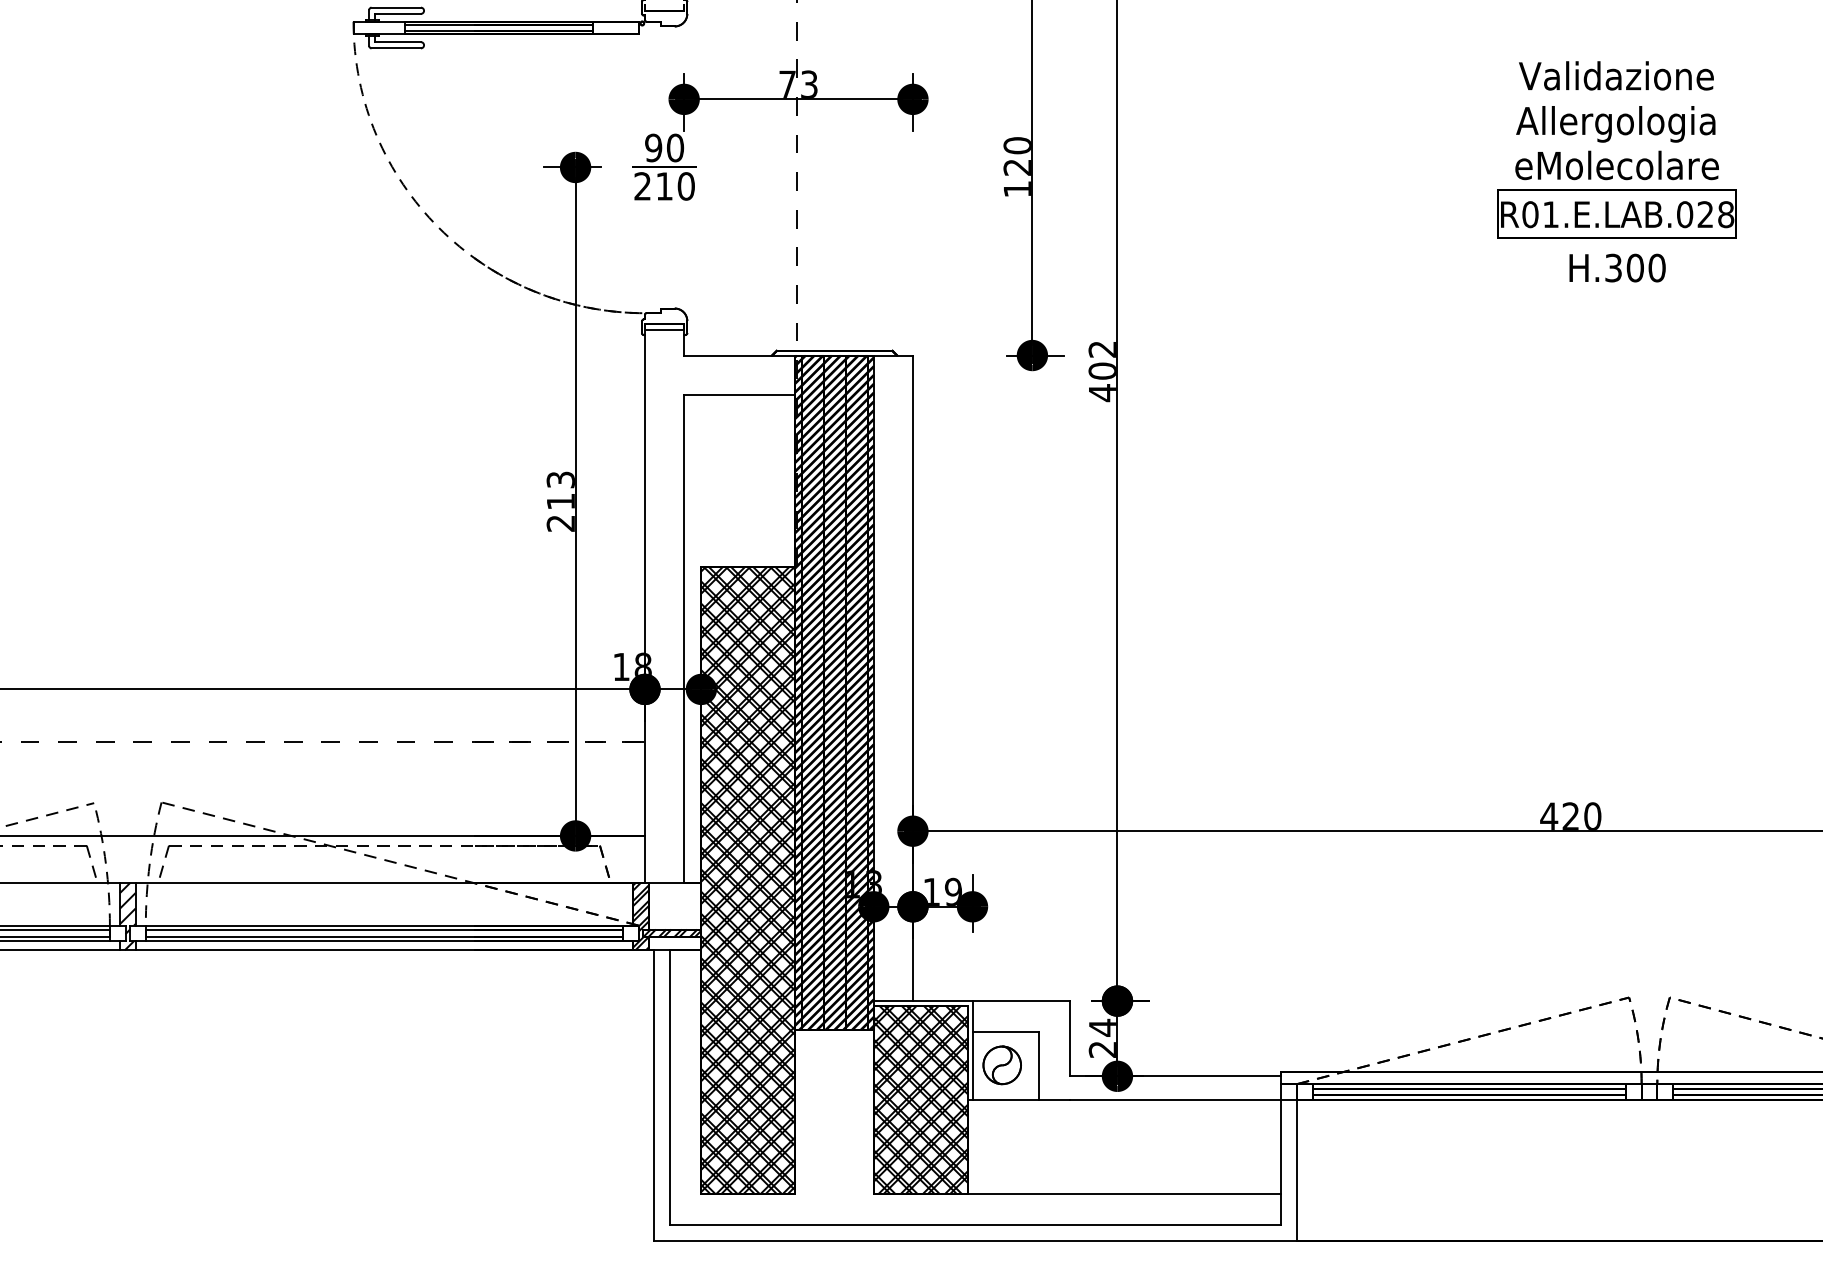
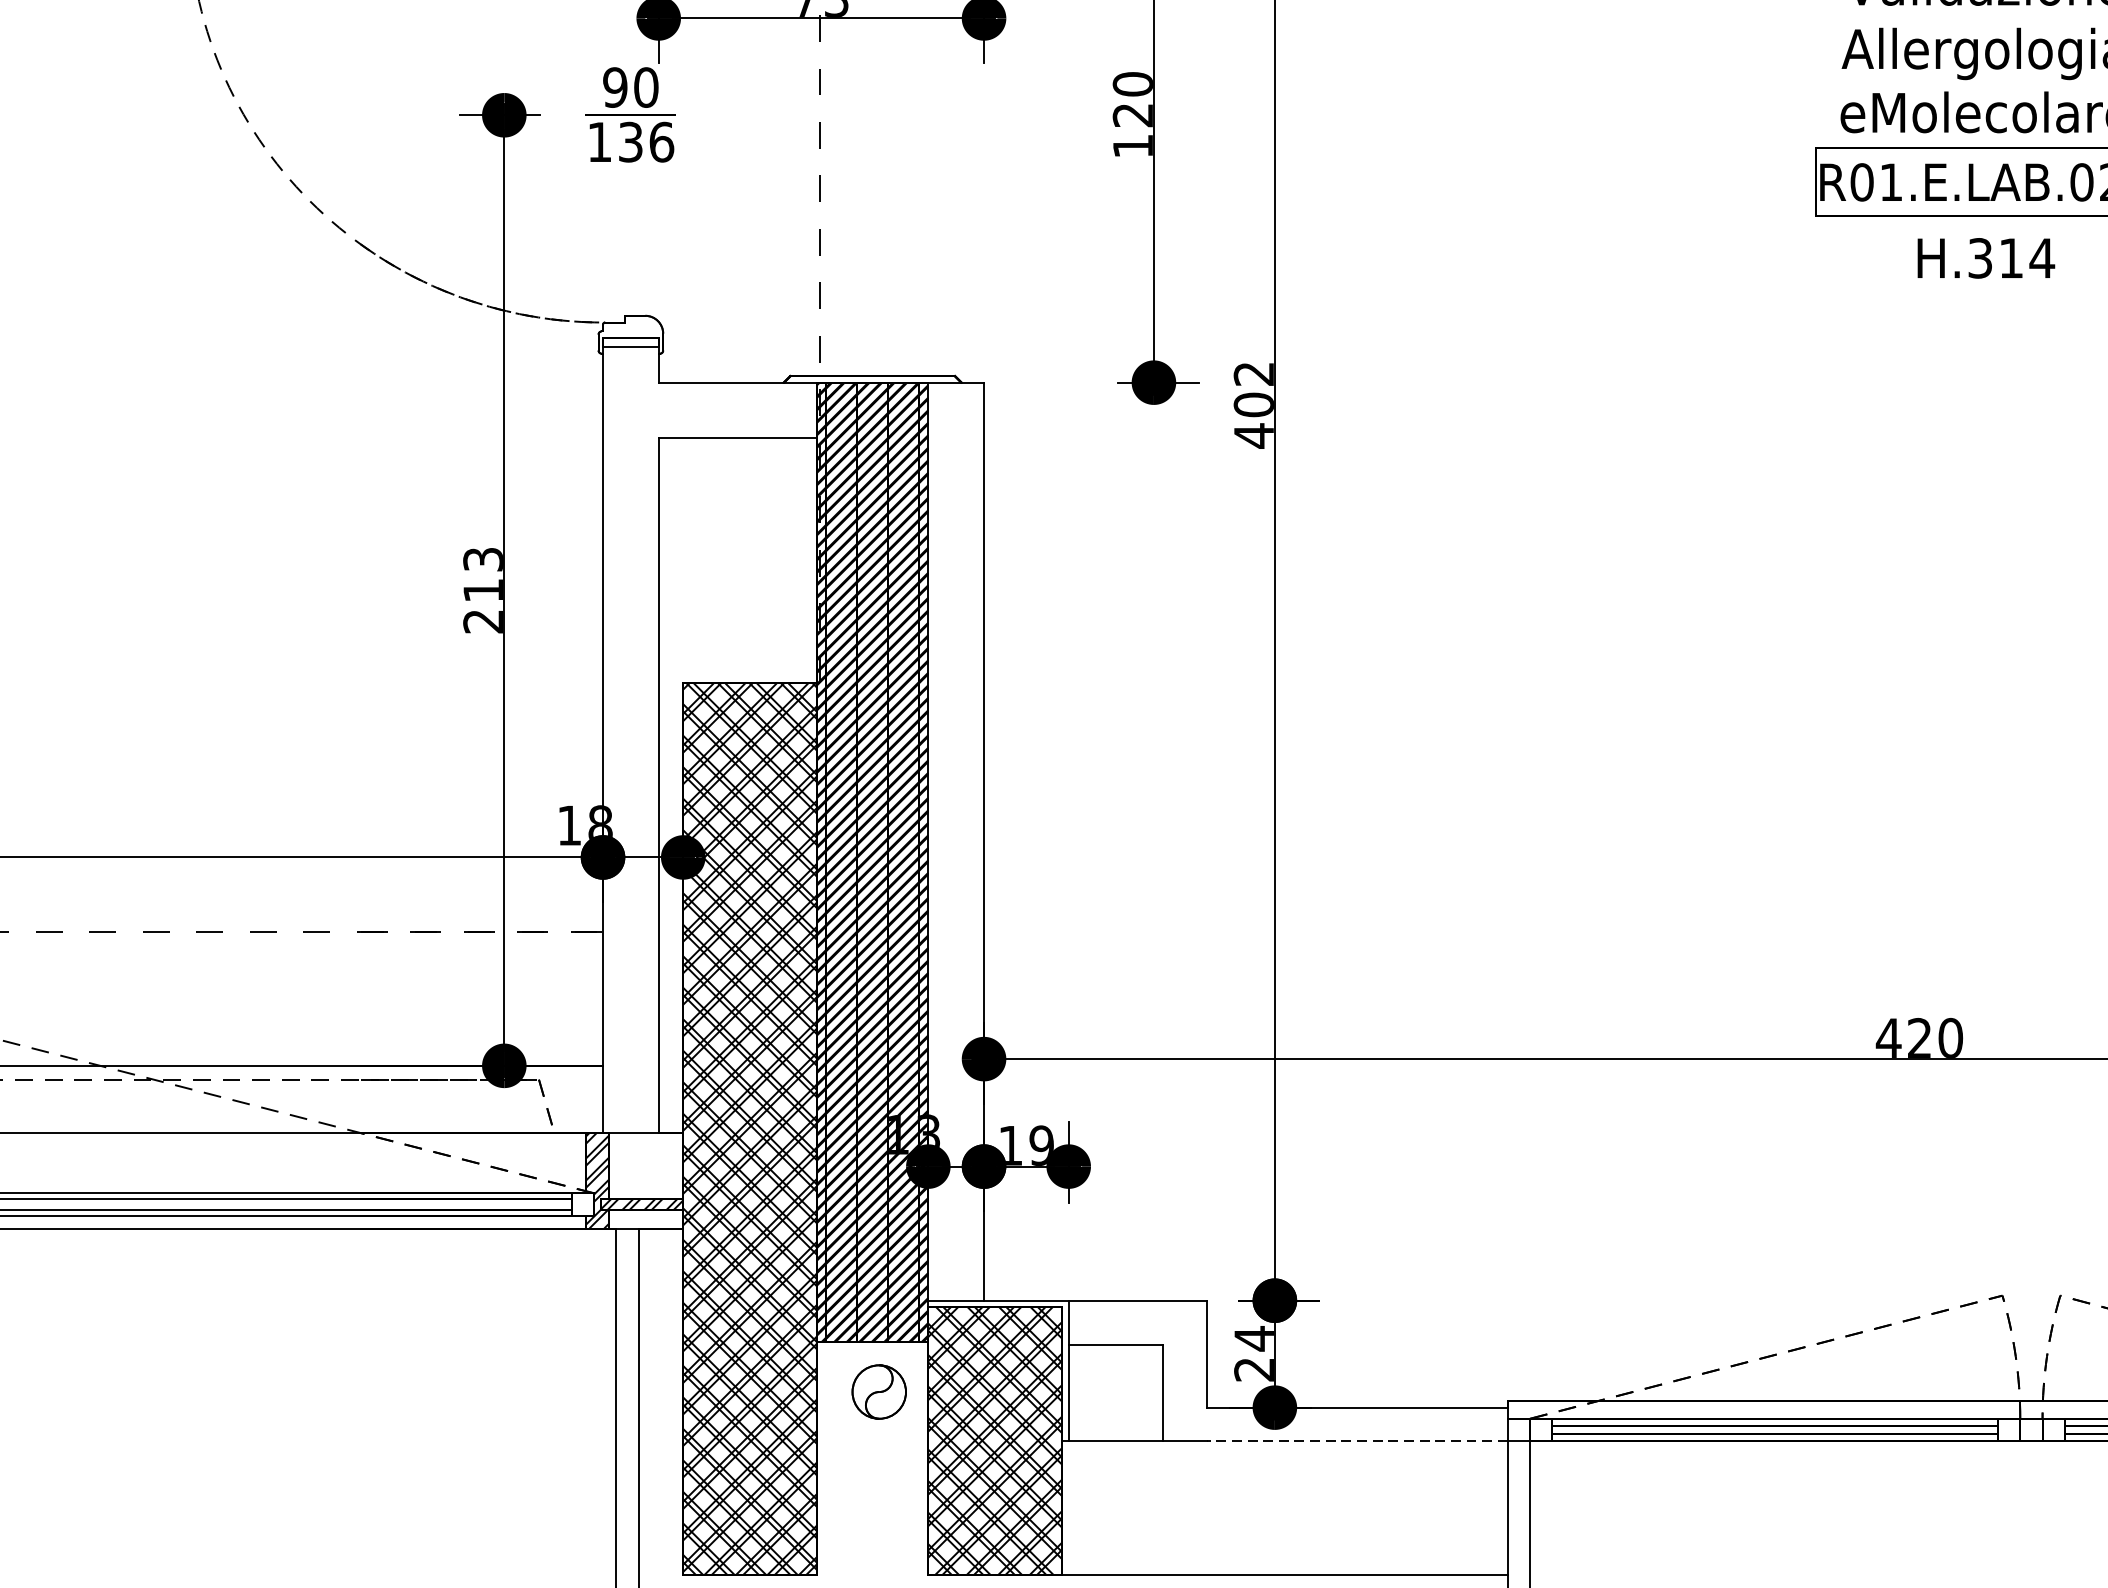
text: (664, 186) -> (630, 142), 210 -> 136
text: (1646, 267) -> (2027, 257), H.300 -> H.314
part: (1001, 1065) -> (878, 1392), moved
line: (1175, 1099) -> (1357, 1440), solid -> dashed

